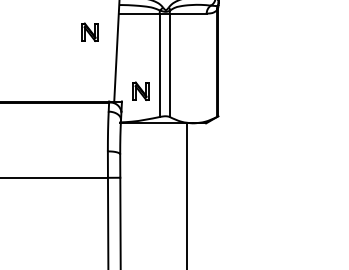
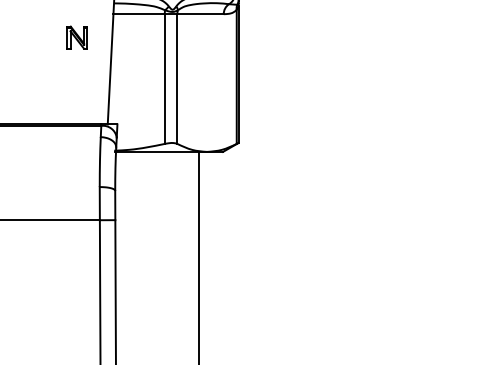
part: (140, 91) -> (140, 111), removed

